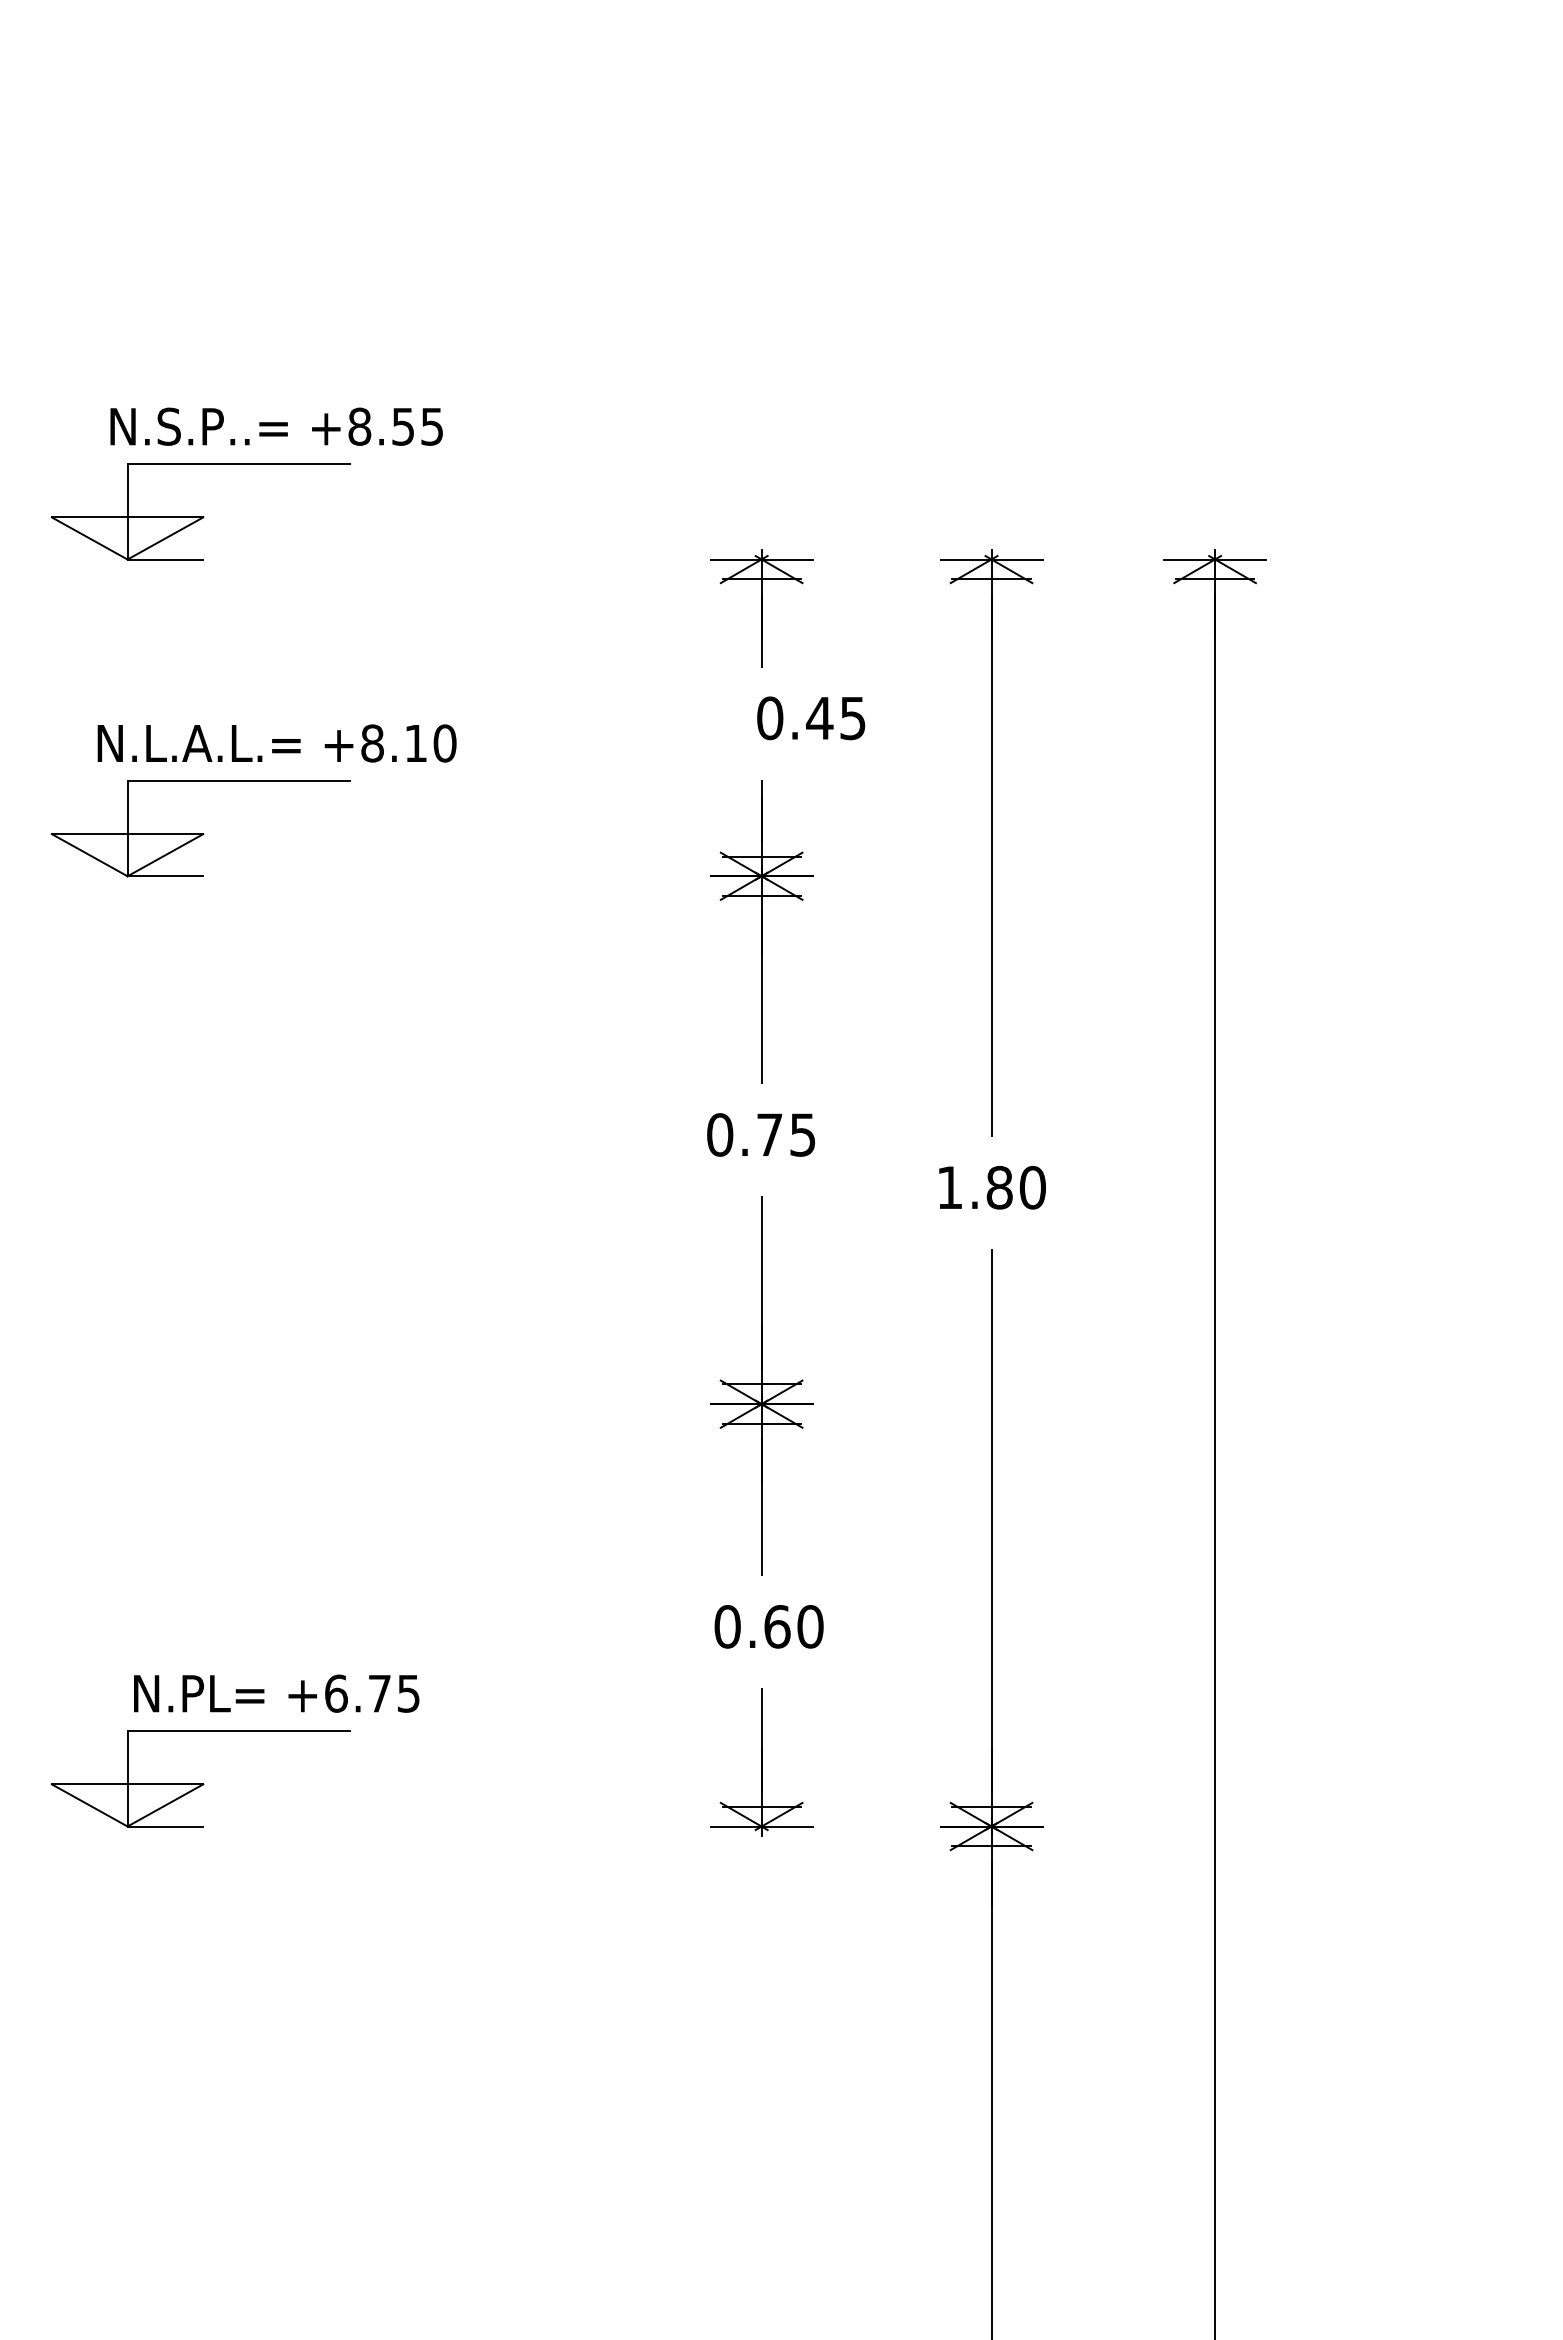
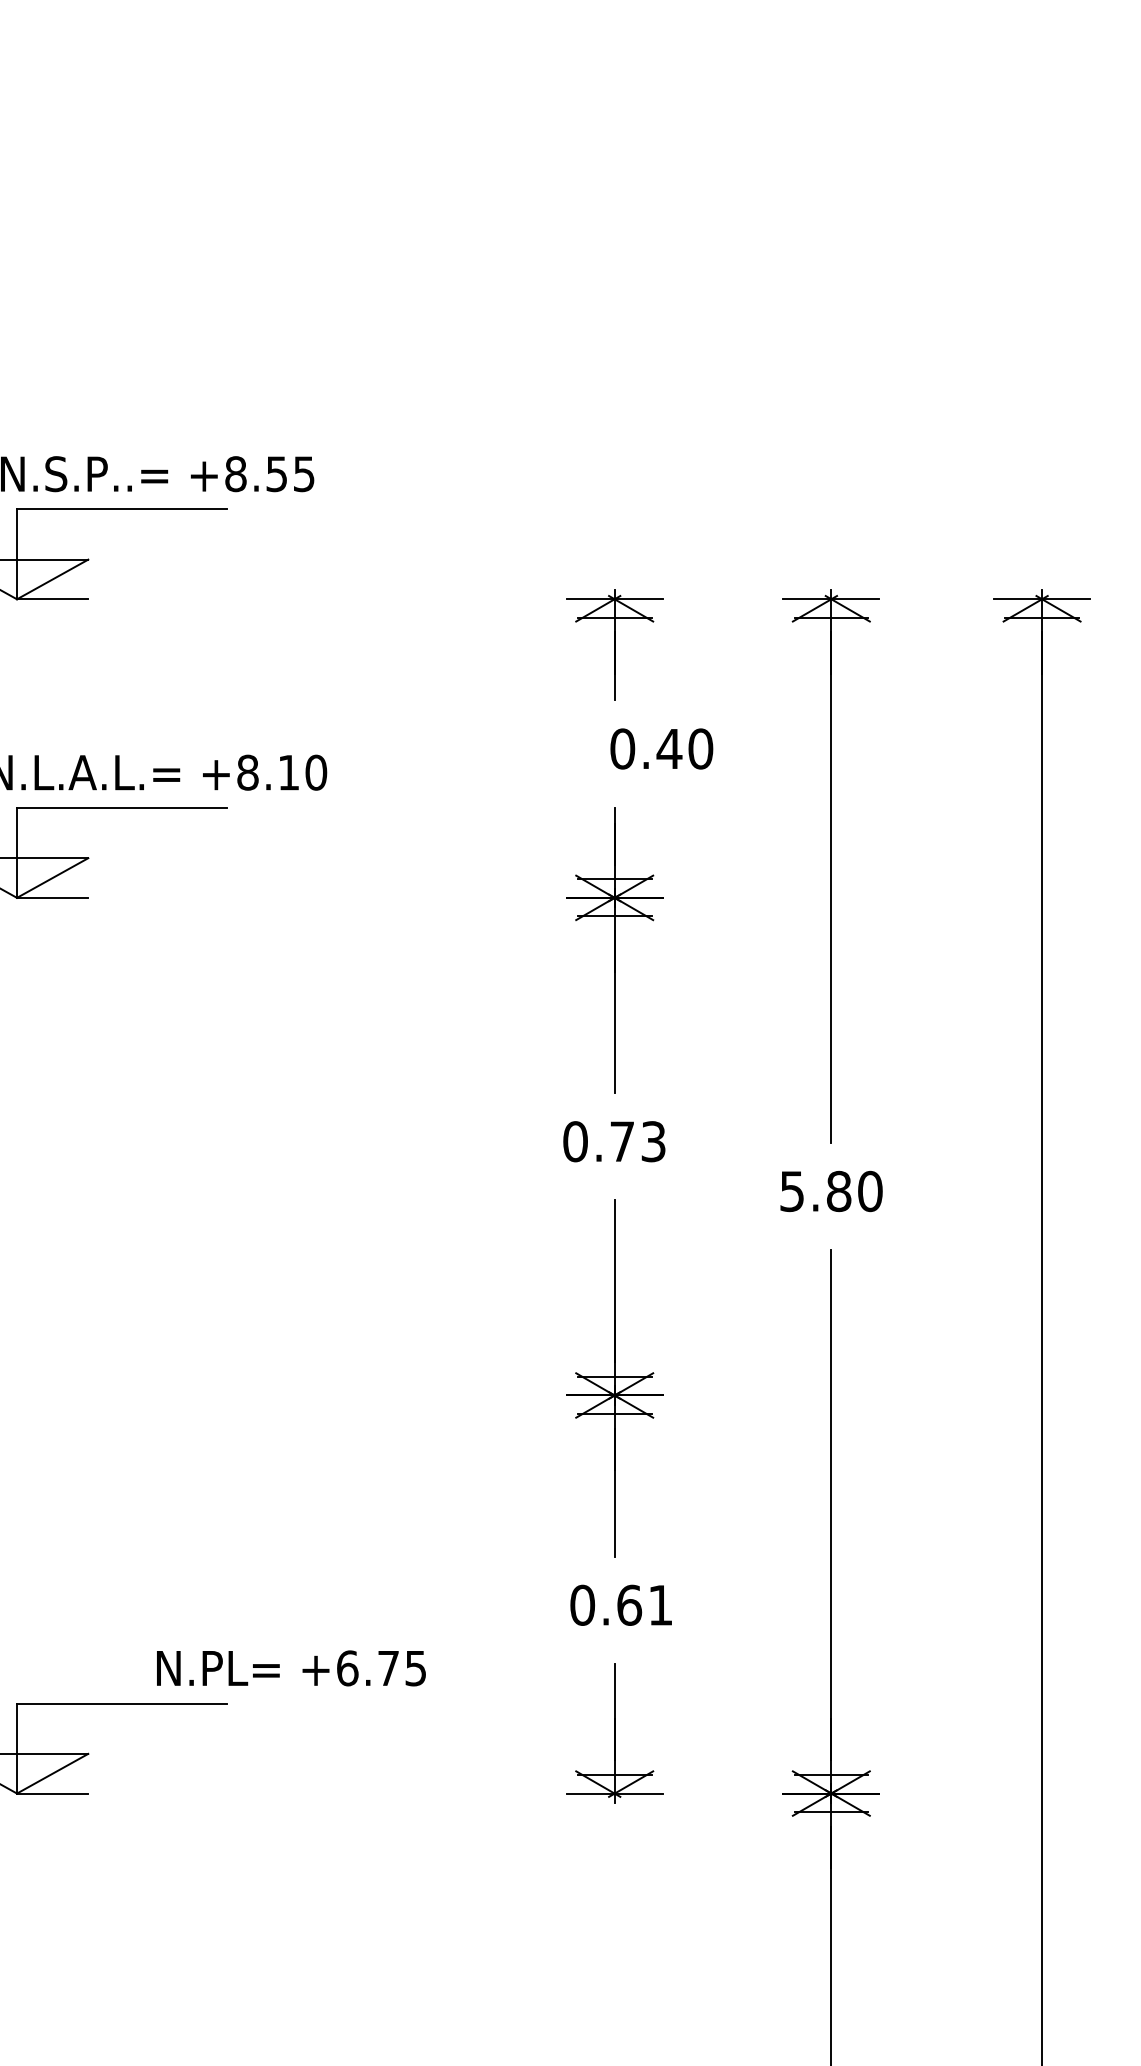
text: (853, 718) -> (701, 749), 0.45 -> 0.40
text: (803, 1134) -> (654, 1141), 0.75 -> 0.73
text: (949, 1187) -> (791, 1191), 1.80 -> 5.80
text: (810, 1626) -> (660, 1605), 0.60 -> 0.61
text: (276, 1693) -> (291, 1668), moved

